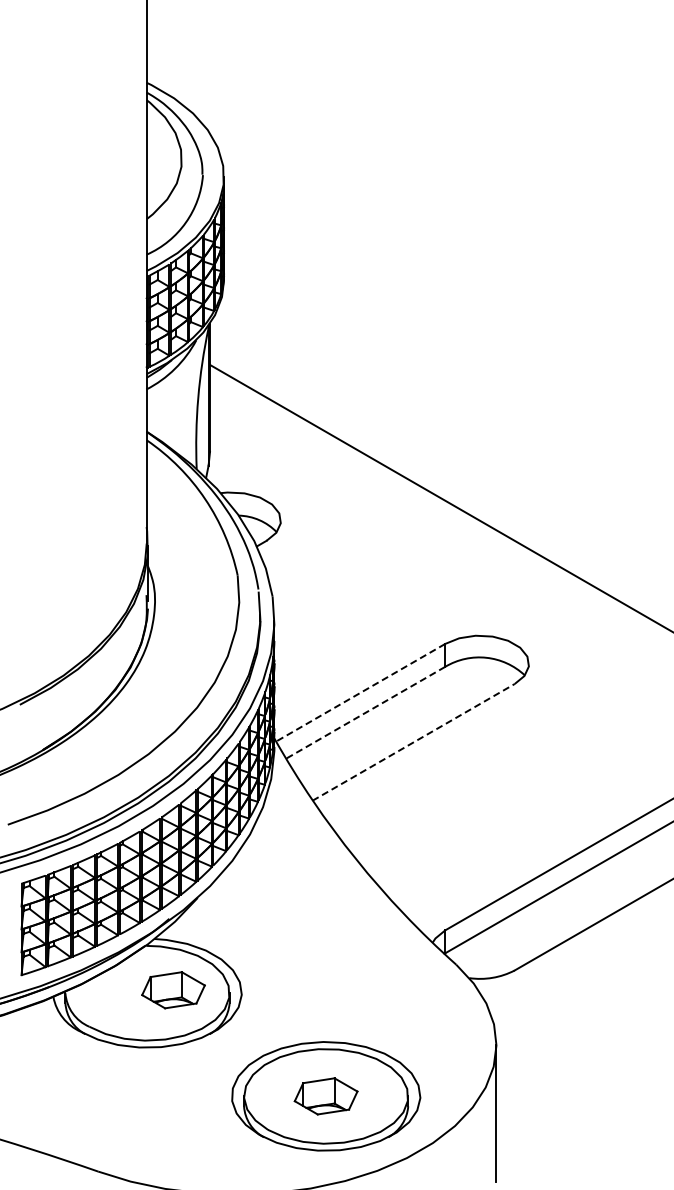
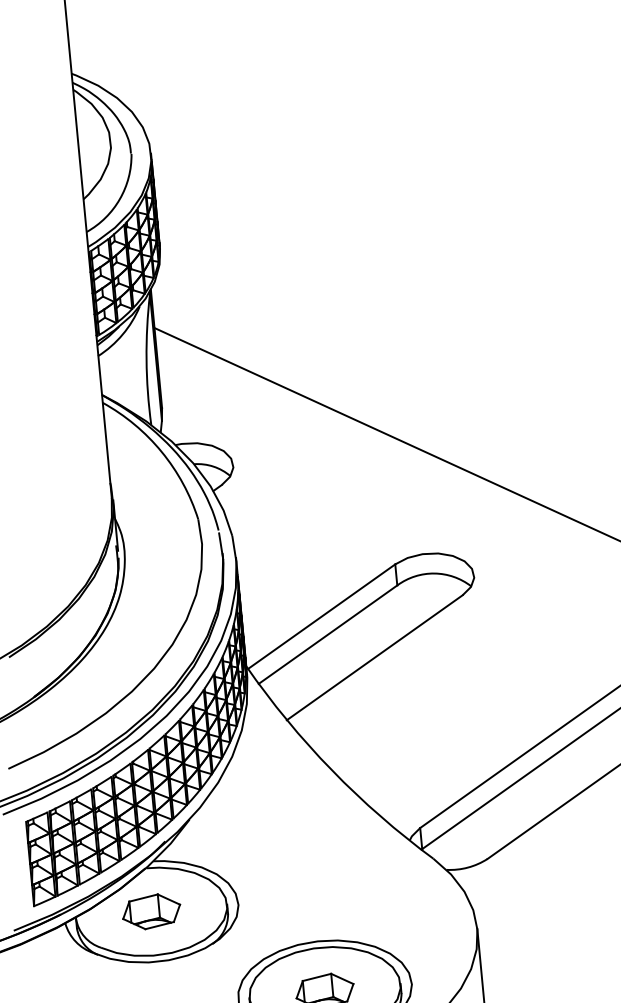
line: (360, 692) -> (321, 616), dashed -> solid
line: (365, 712) -> (327, 634), dashed -> solid
line: (413, 742) -> (374, 657), dashed -> solid
part: (173, 990) -> (151, 912), moved

